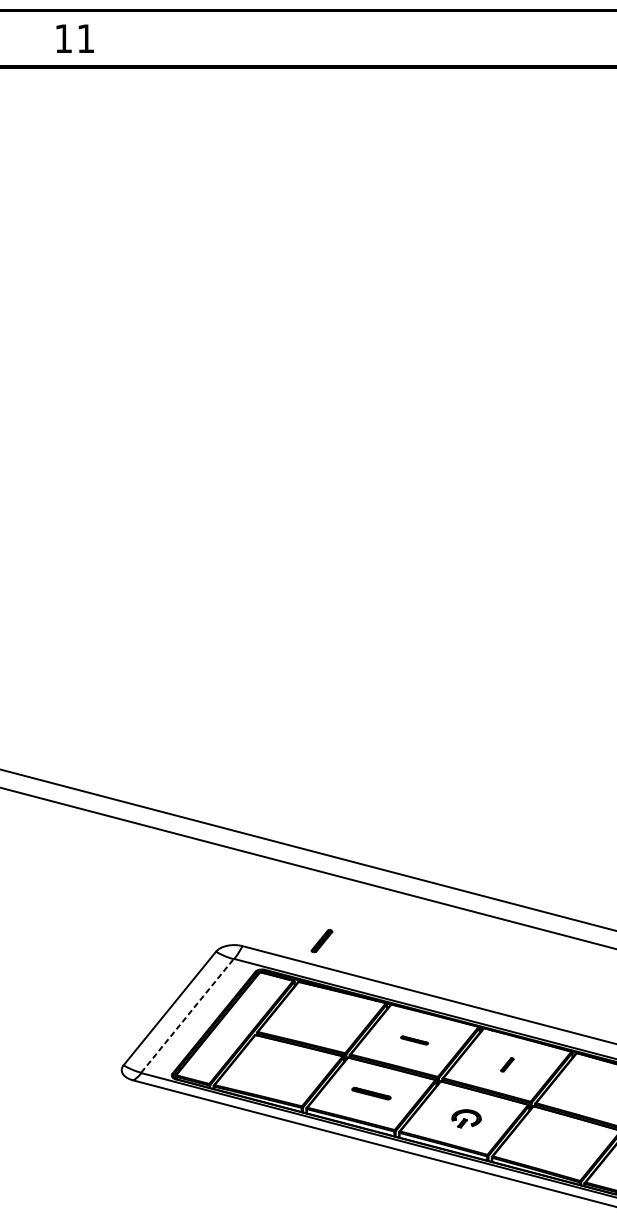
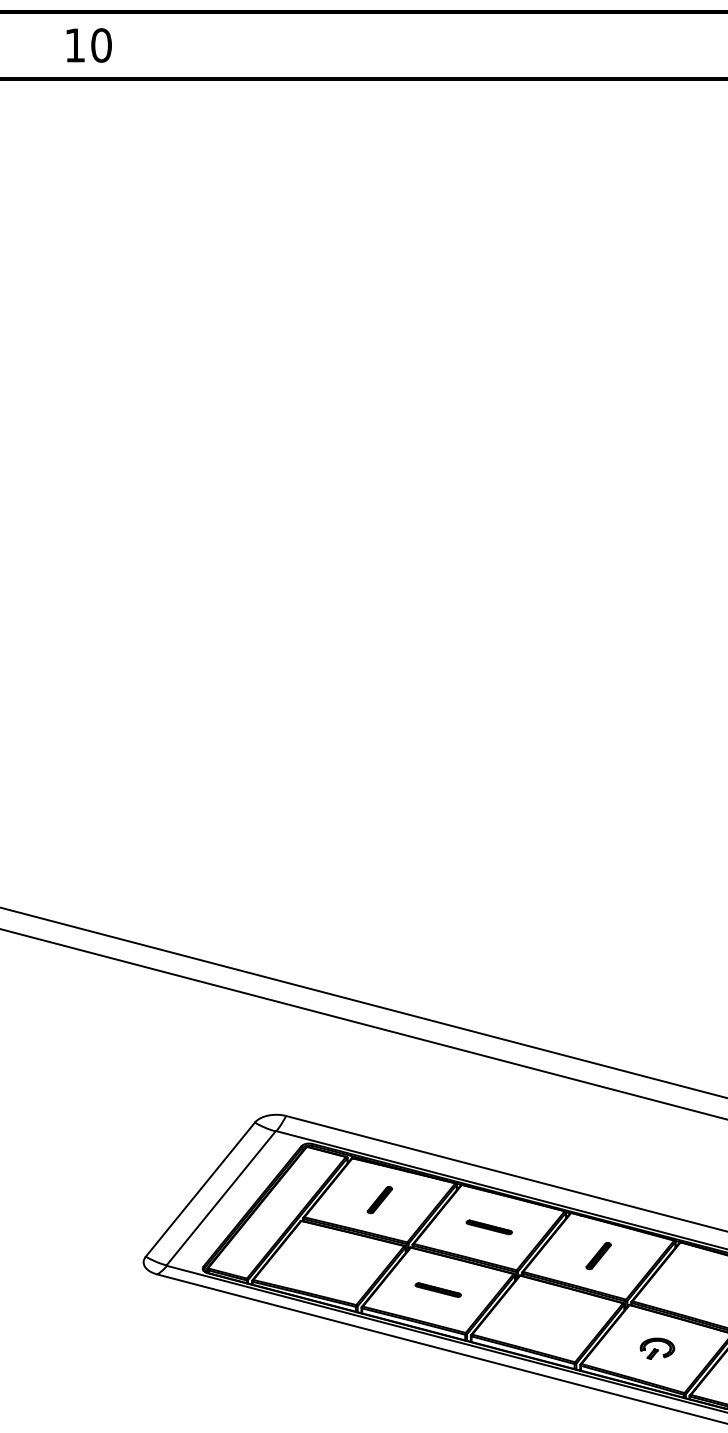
text: (86, 38) -> (101, 45), 11 -> 10
part: (321, 941) -> (379, 1200), moved
line: (187, 1015) -> (221, 1197), dashed -> solid
part: (414, 1040) -> (488, 1227), size x1.43
part: (507, 1065) -> (598, 1256), size x1.67
part: (466, 1118) -> (657, 1348), moved

